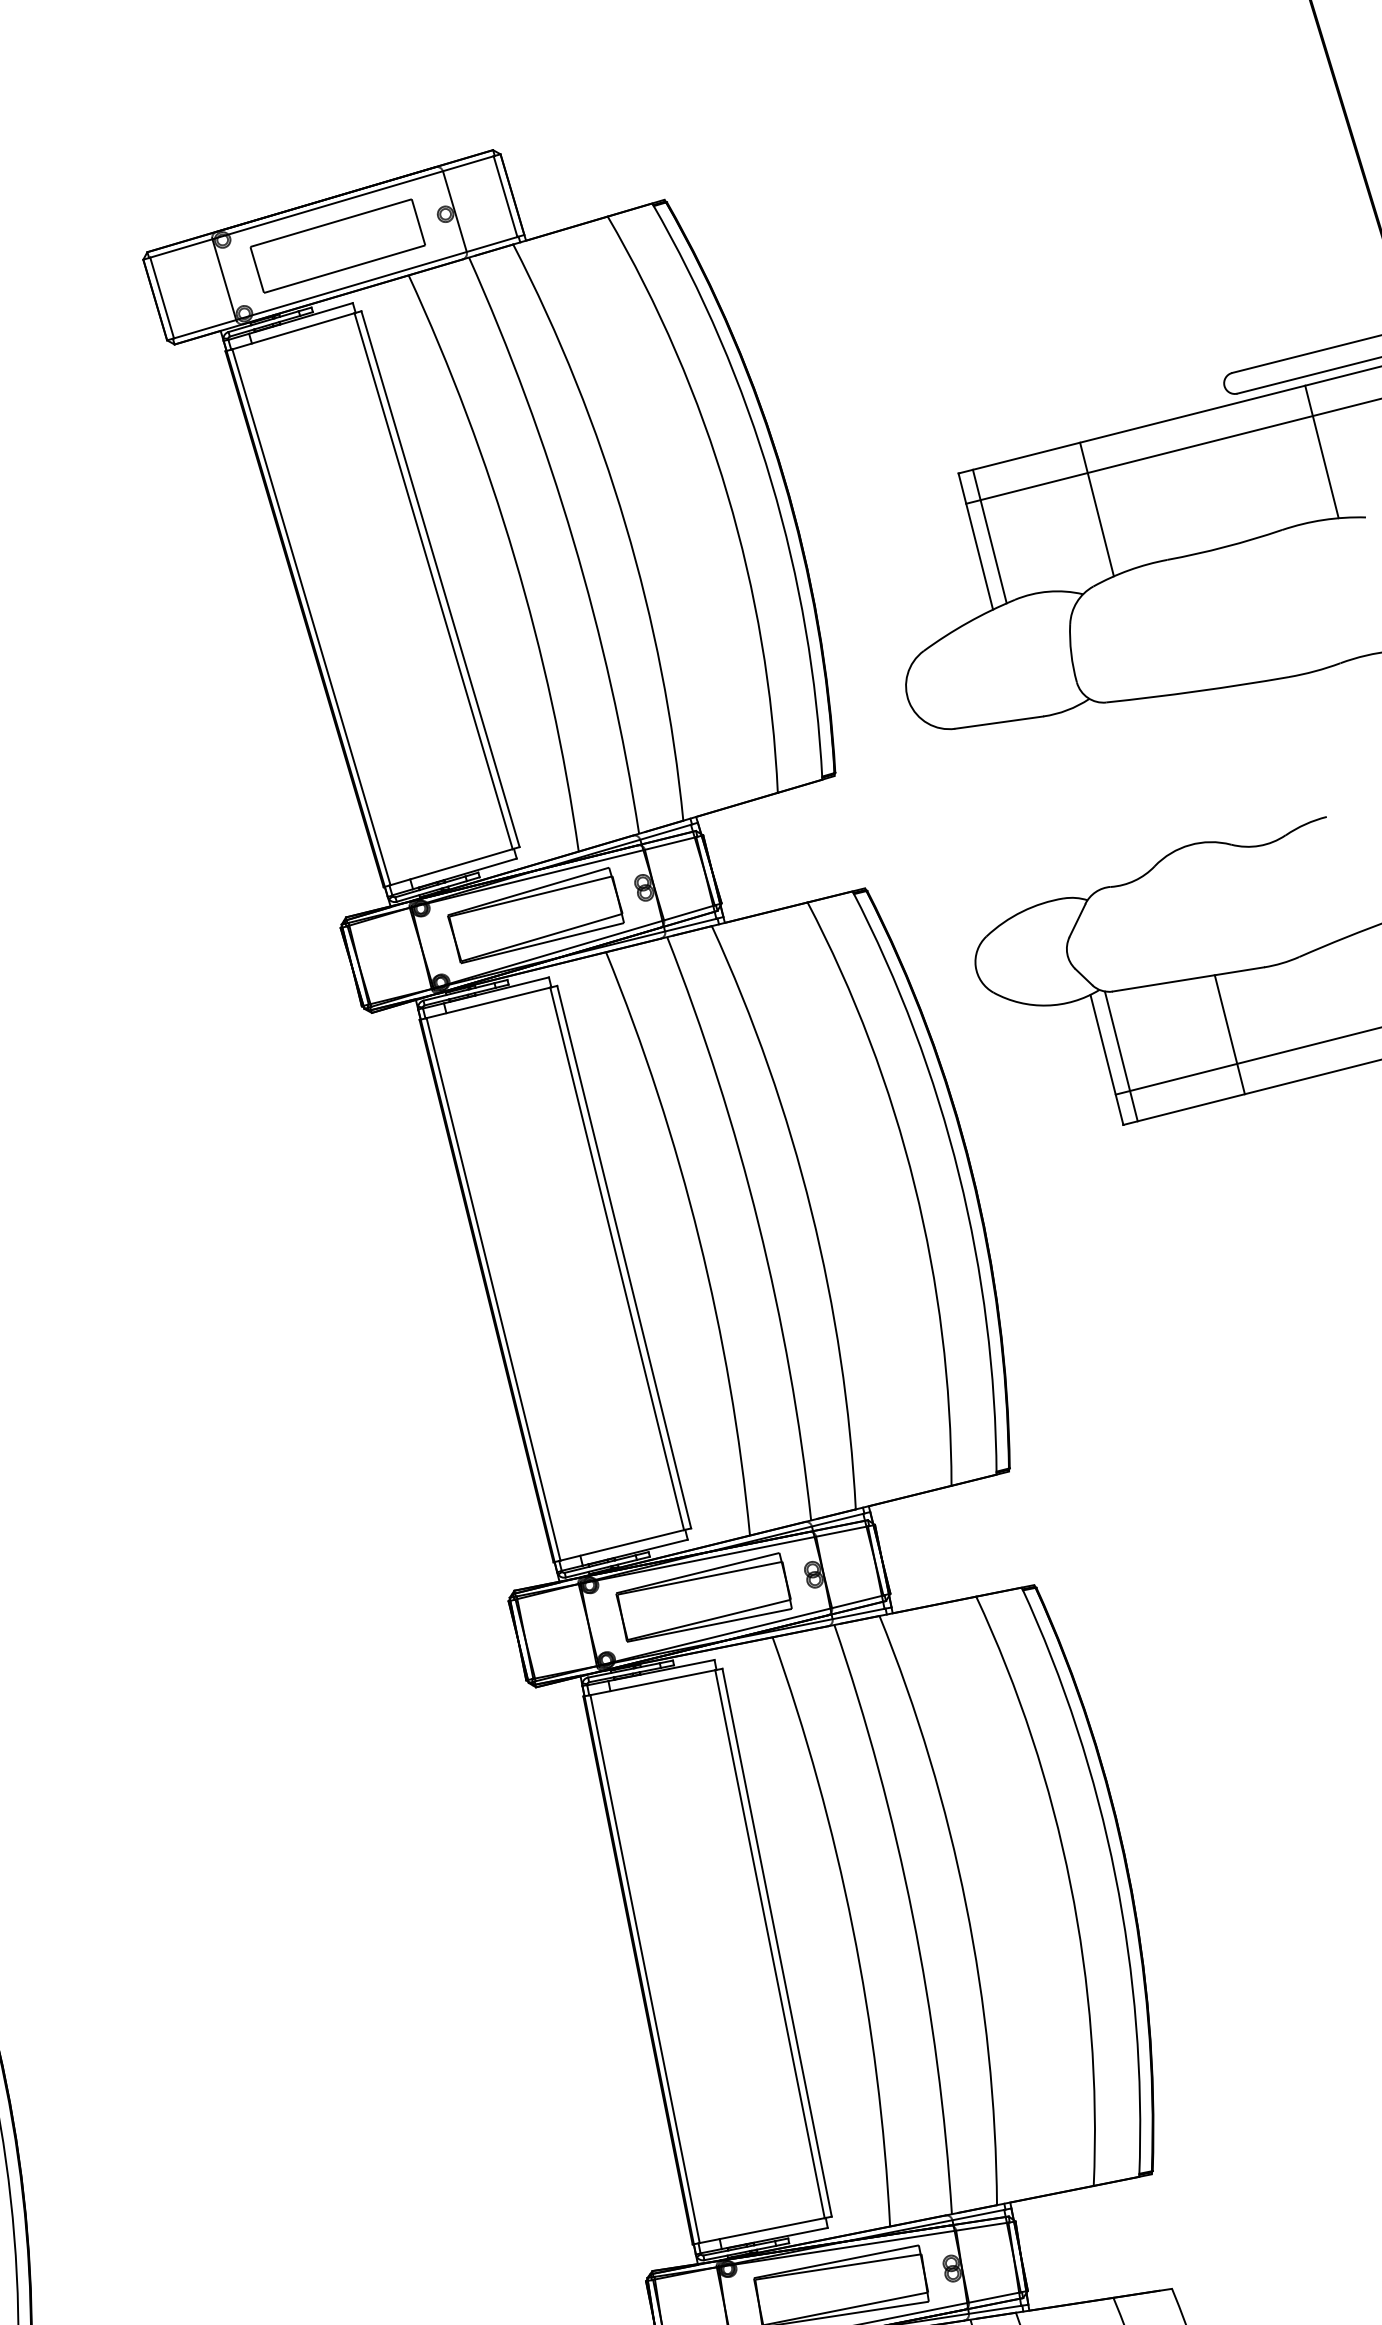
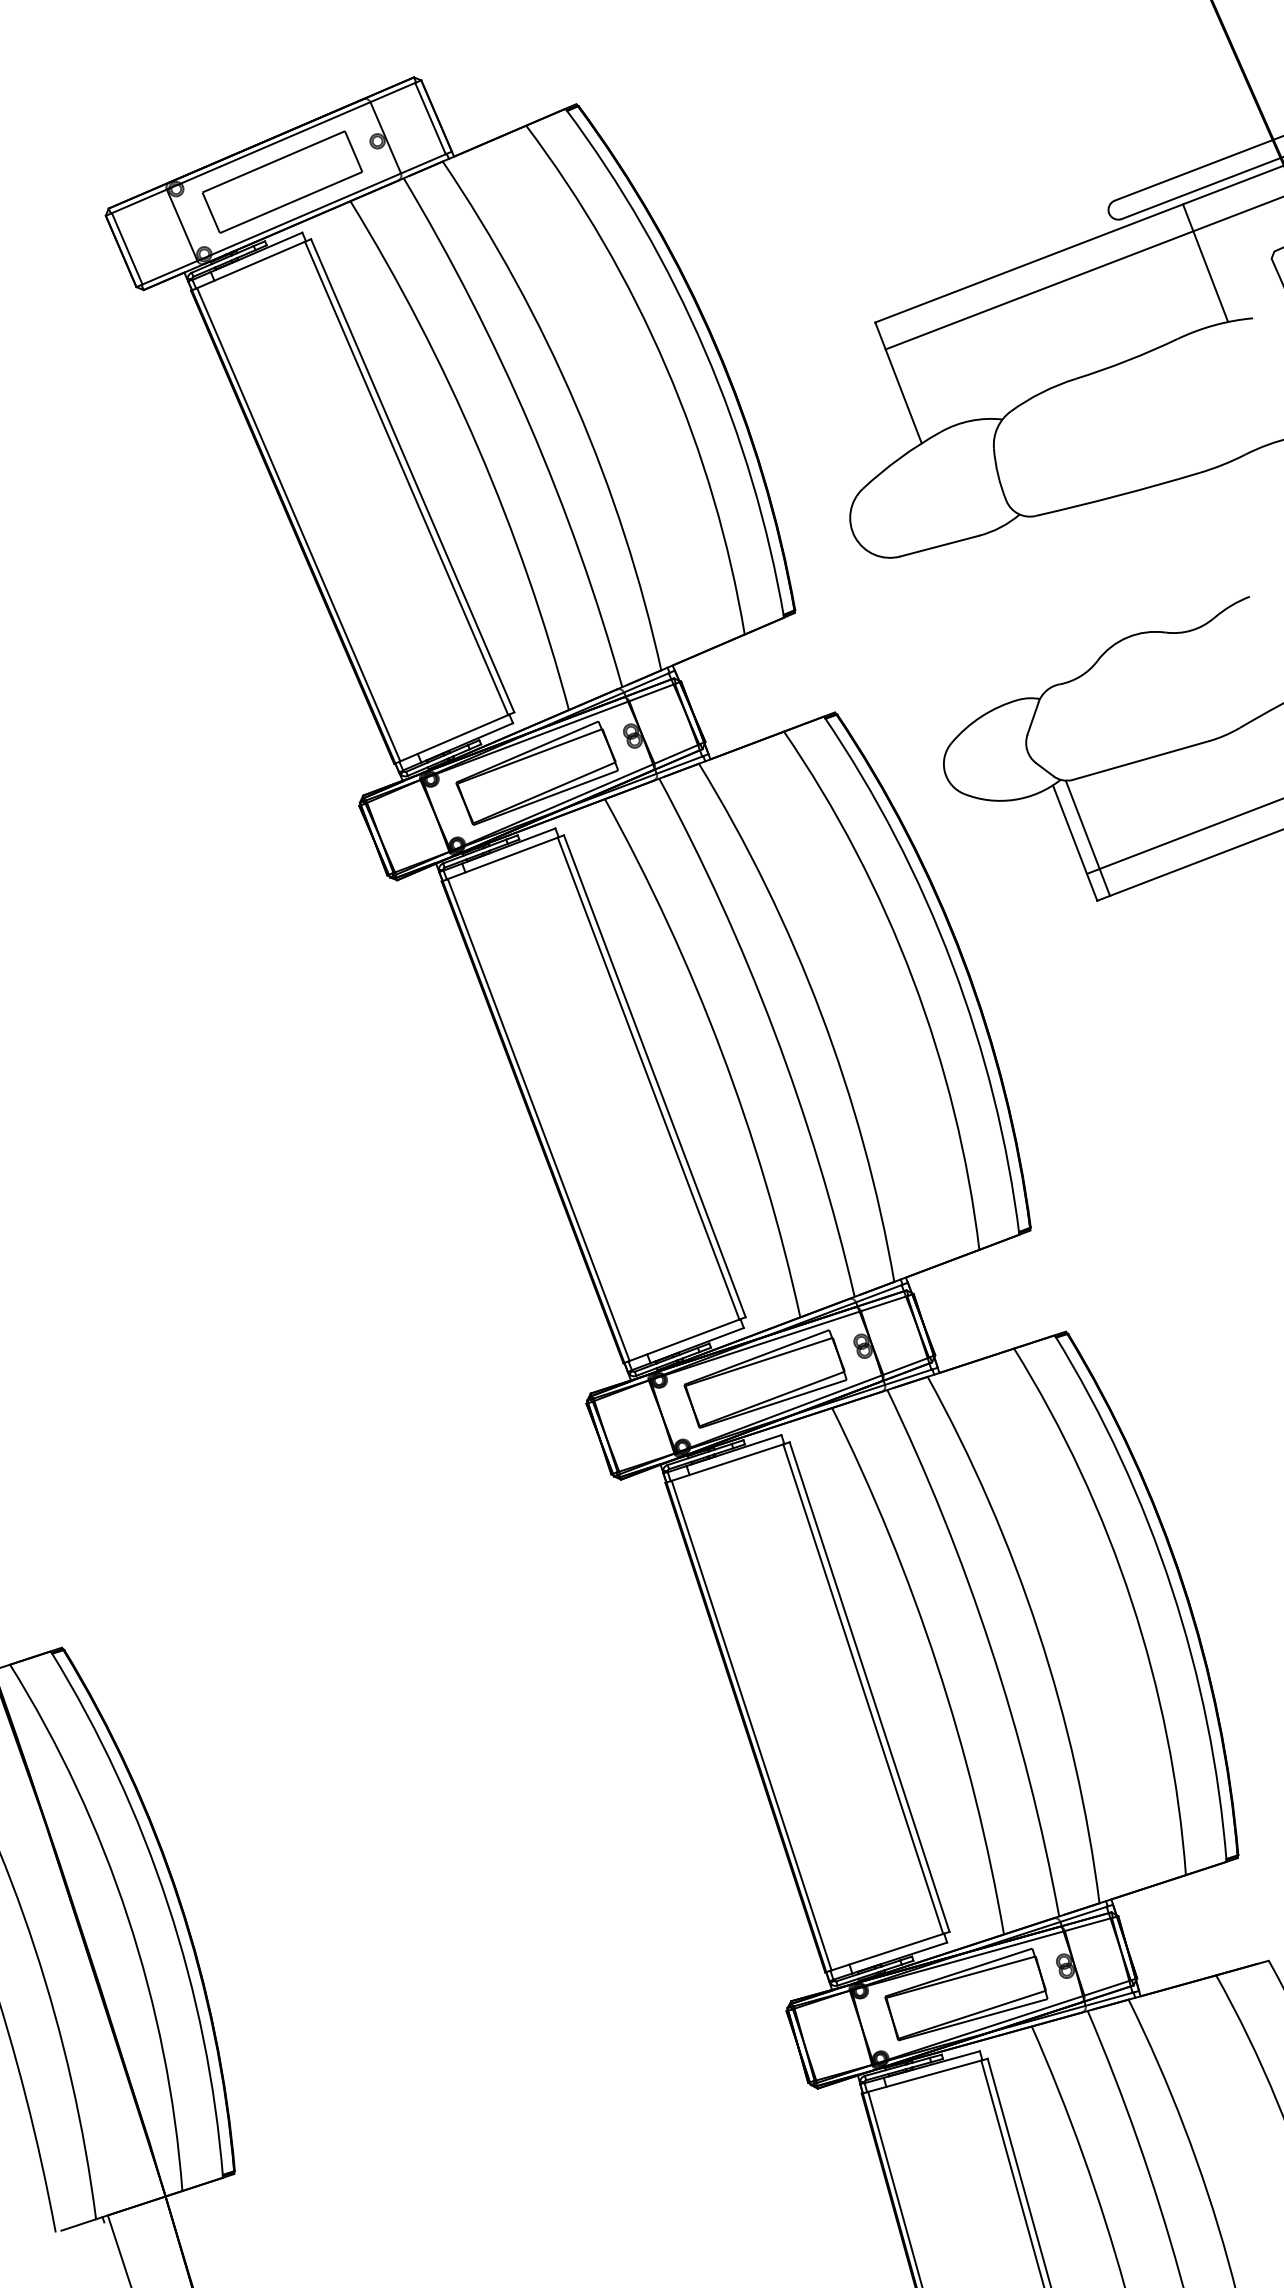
line: (1096, 509) -> (1005, 340), removed
line: (989, 536) -> (910, 376), removed
line: (1229, 1034) -> (1184, 806), removed

